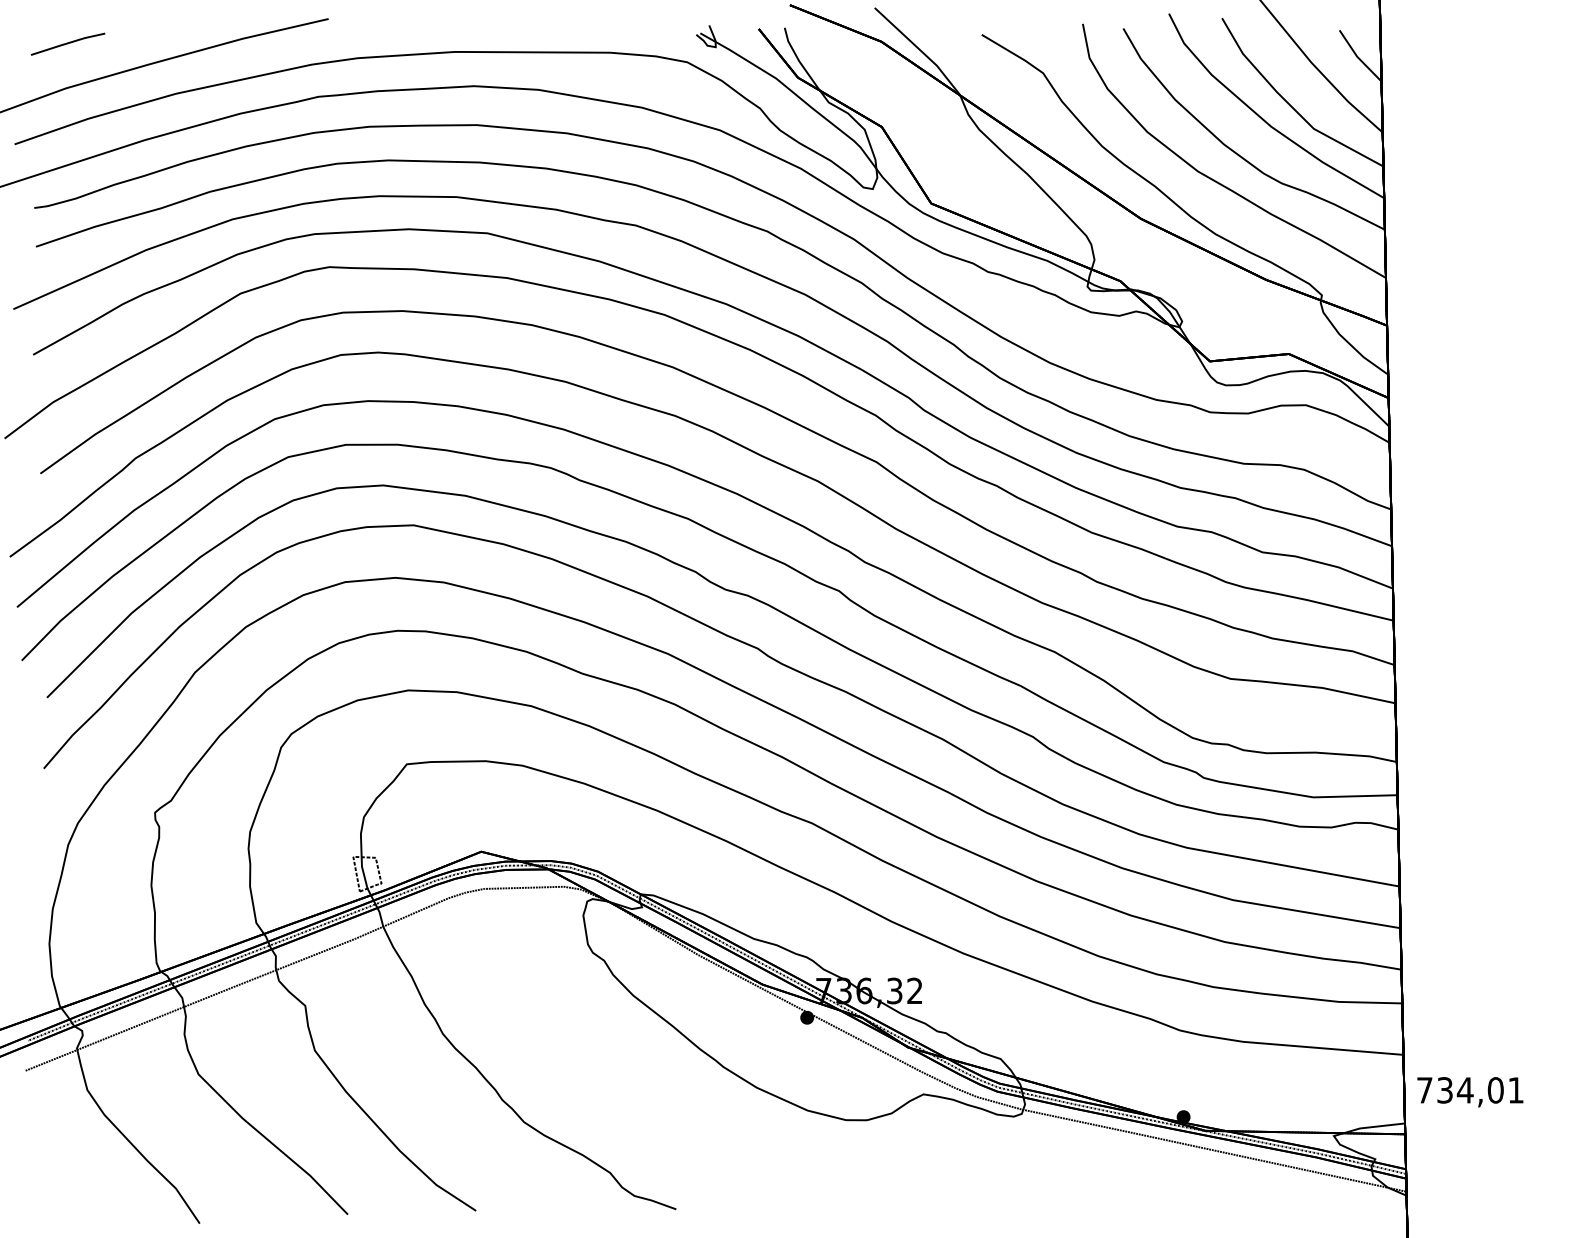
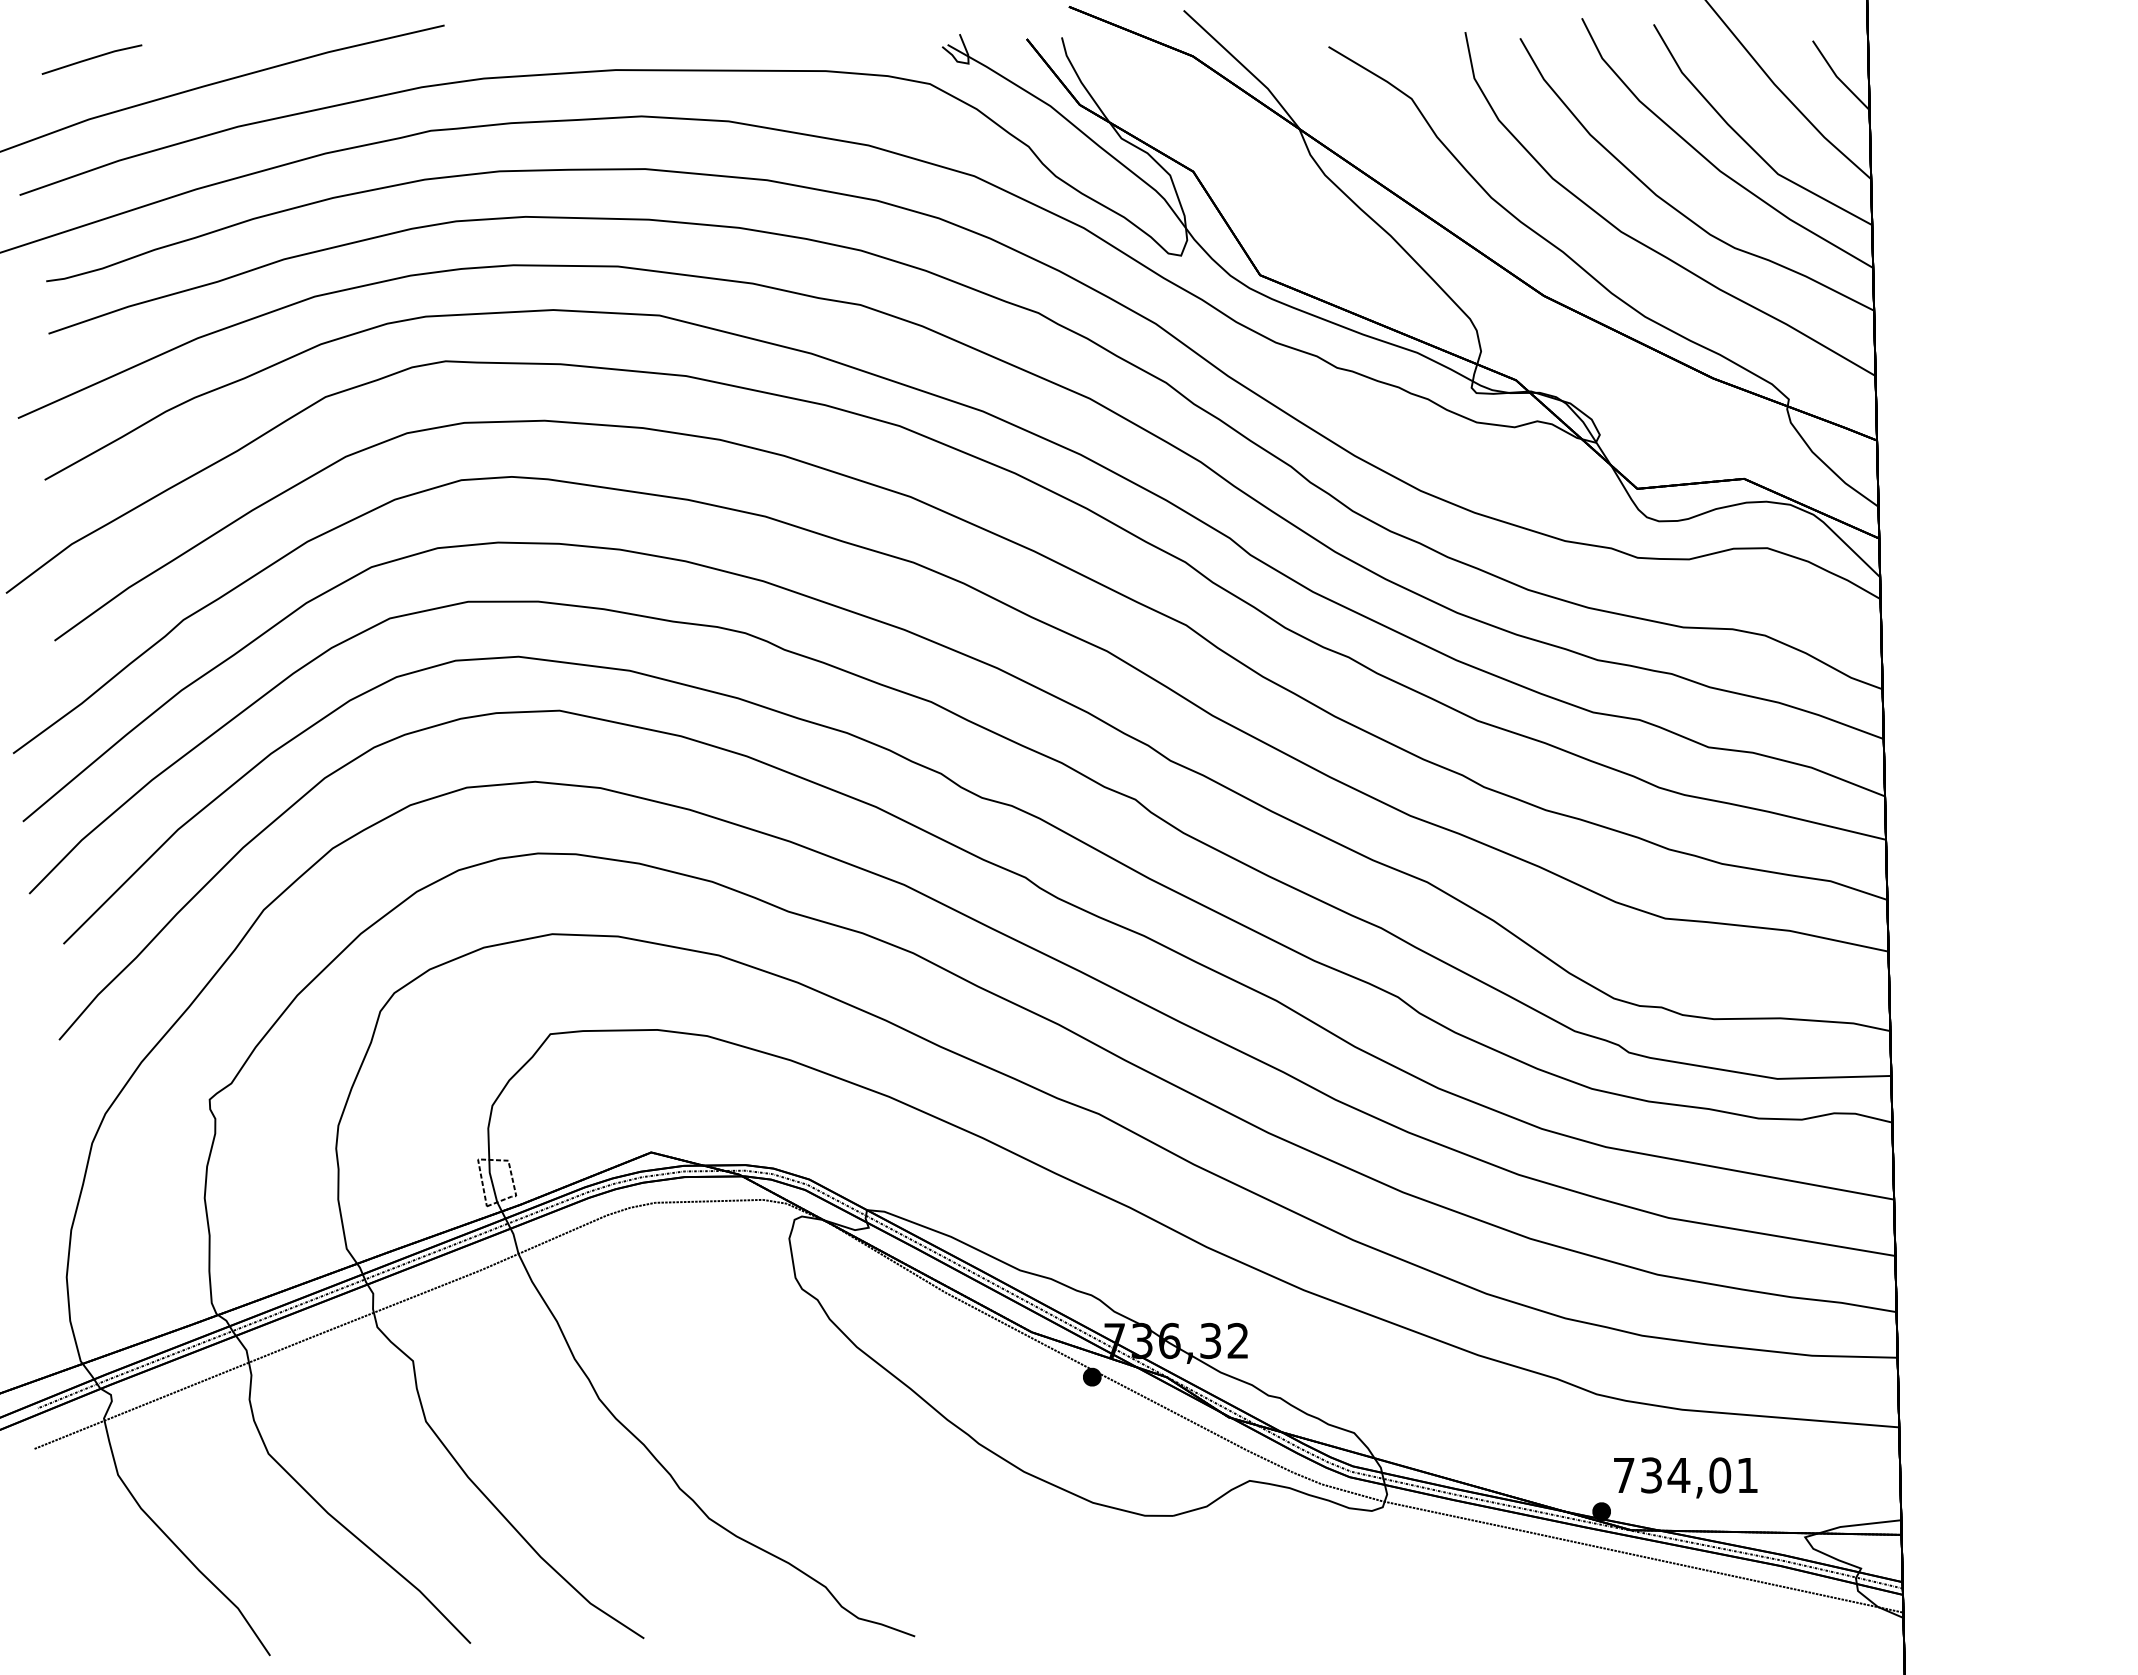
text: (1470, 1091) -> (1685, 1477), moved

